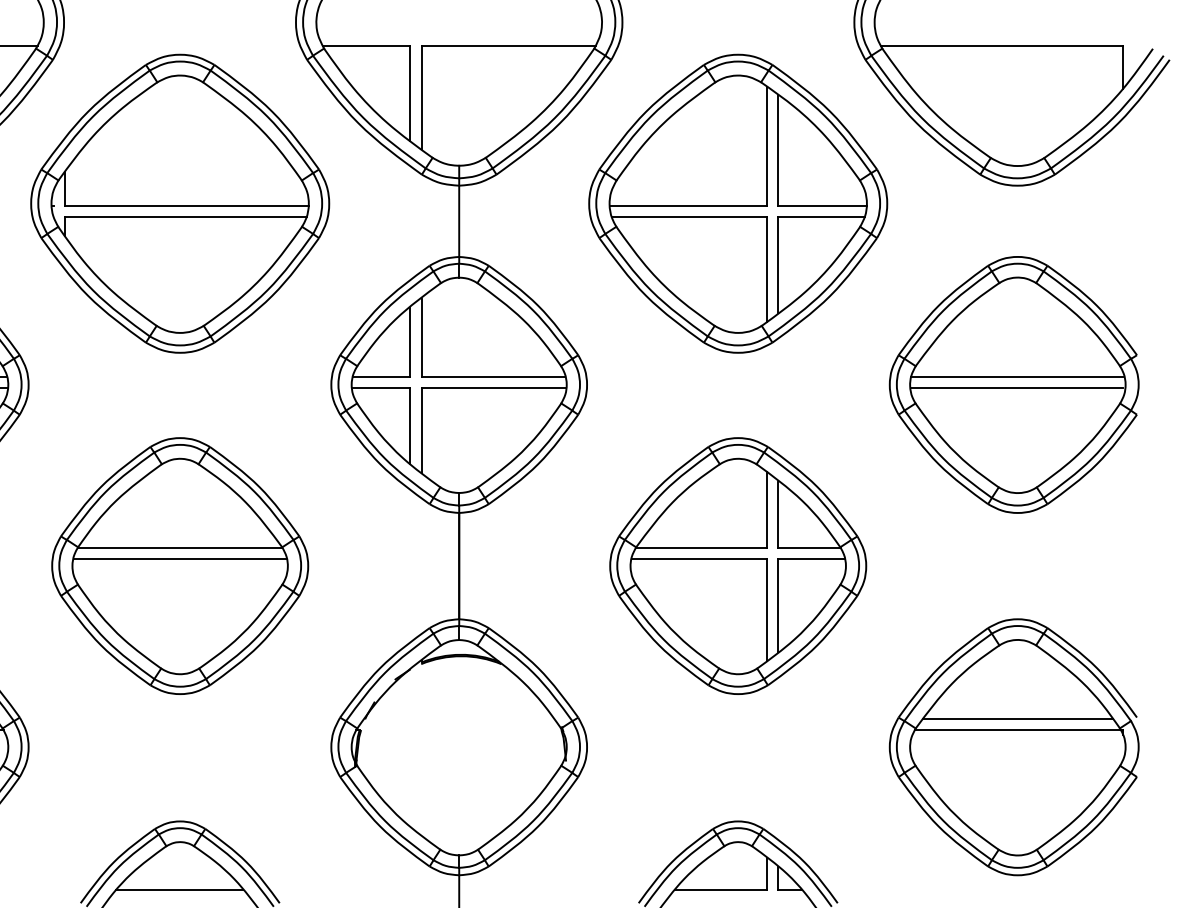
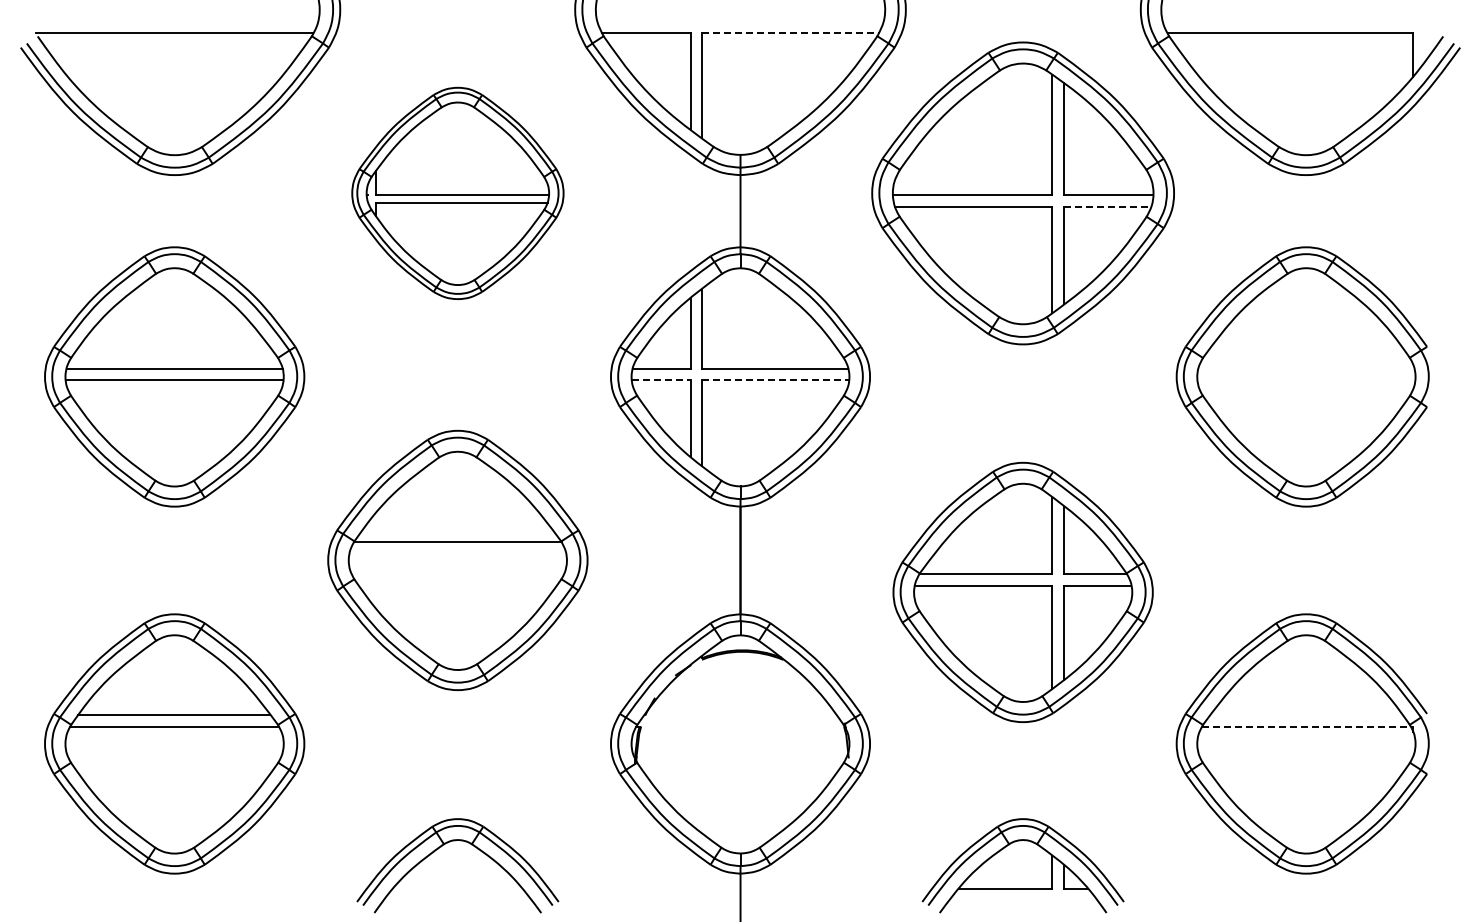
line: (509, 45) -> (791, 33), solid -> dashed
part: (179, 203) -> (457, 193), size x0.7
line: (821, 216) -> (1107, 206), solid -> dashed
line: (1016, 376) -> (1305, 368), removed
line: (381, 388) -> (661, 380), solid -> dashed
line: (494, 388) -> (776, 380), solid -> dashed
line: (1016, 388) -> (1305, 380), removed
line: (179, 559) -> (457, 553), removed
part: (737, 565) -> (1022, 591), moved
line: (1017, 719) -> (1306, 715), removed
line: (1018, 730) -> (1307, 726), solid -> dashed
line: (179, 889) -> (457, 888), removed

